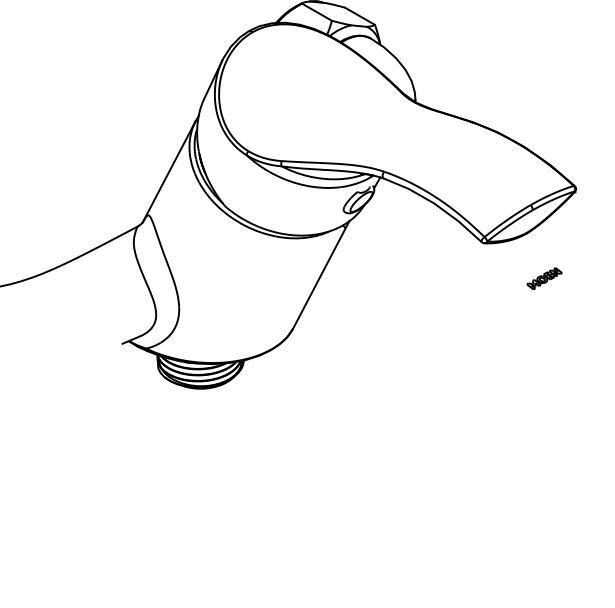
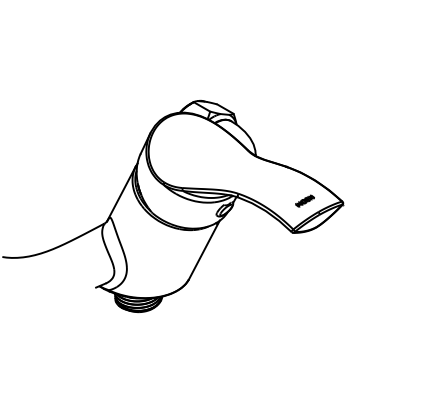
part: (543, 277) -> (304, 200), moved

